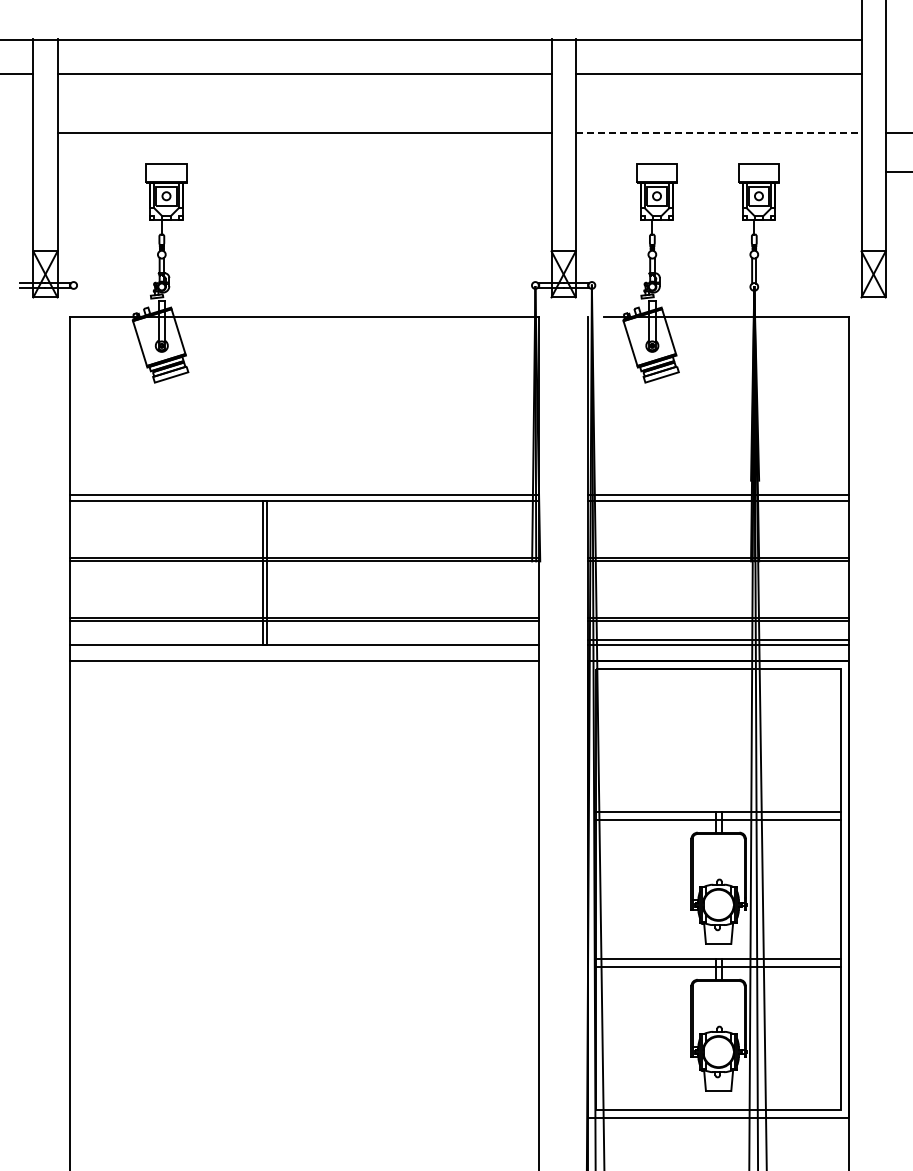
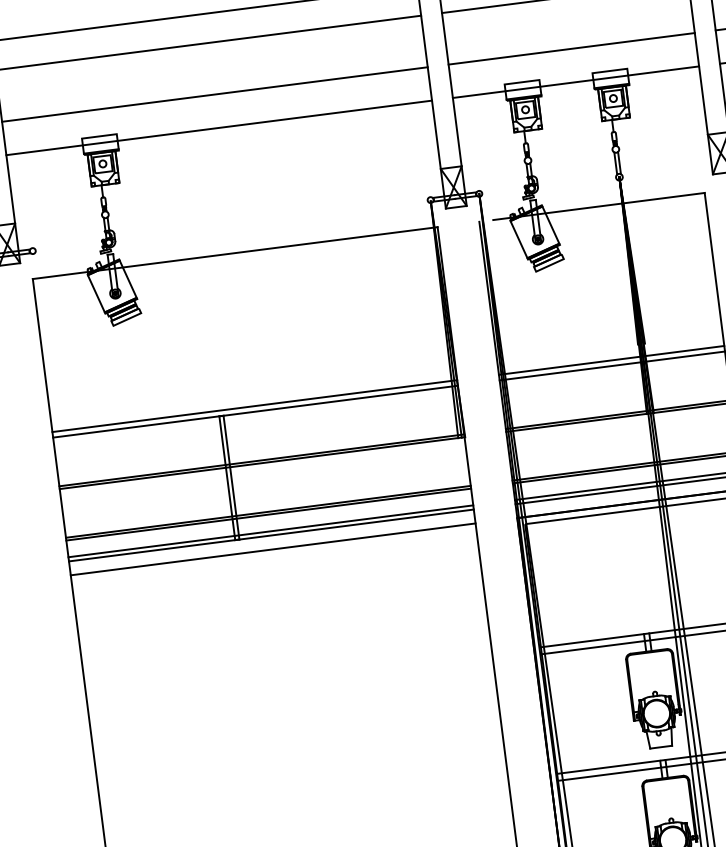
line: (718, 133) -> (571, 48), dashed -> solid
line: (304, 172) -> (219, 128), added
line: (718, 172) -> (575, 82), added
line: (304, 640) -> (270, 531), added

